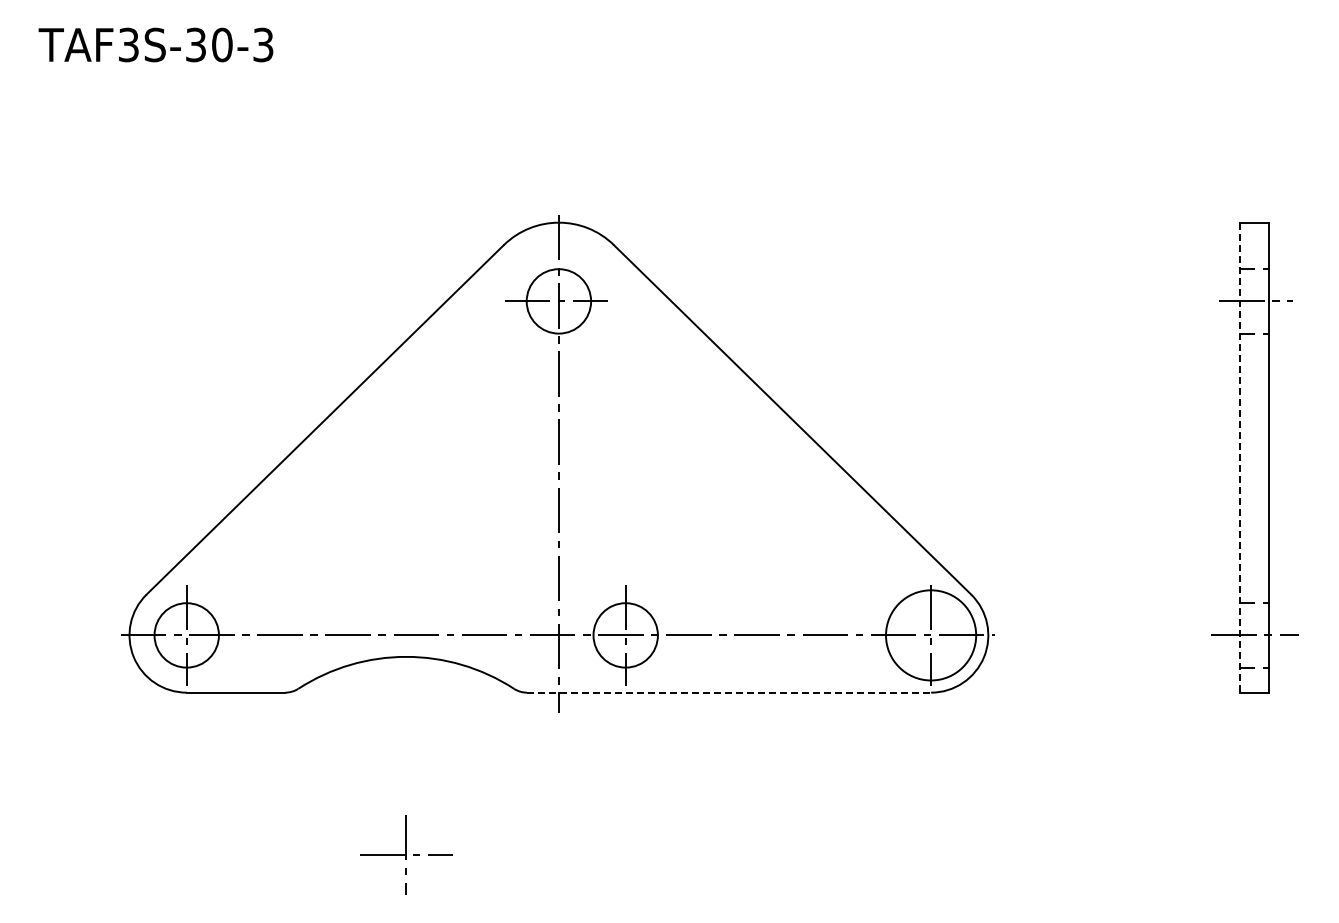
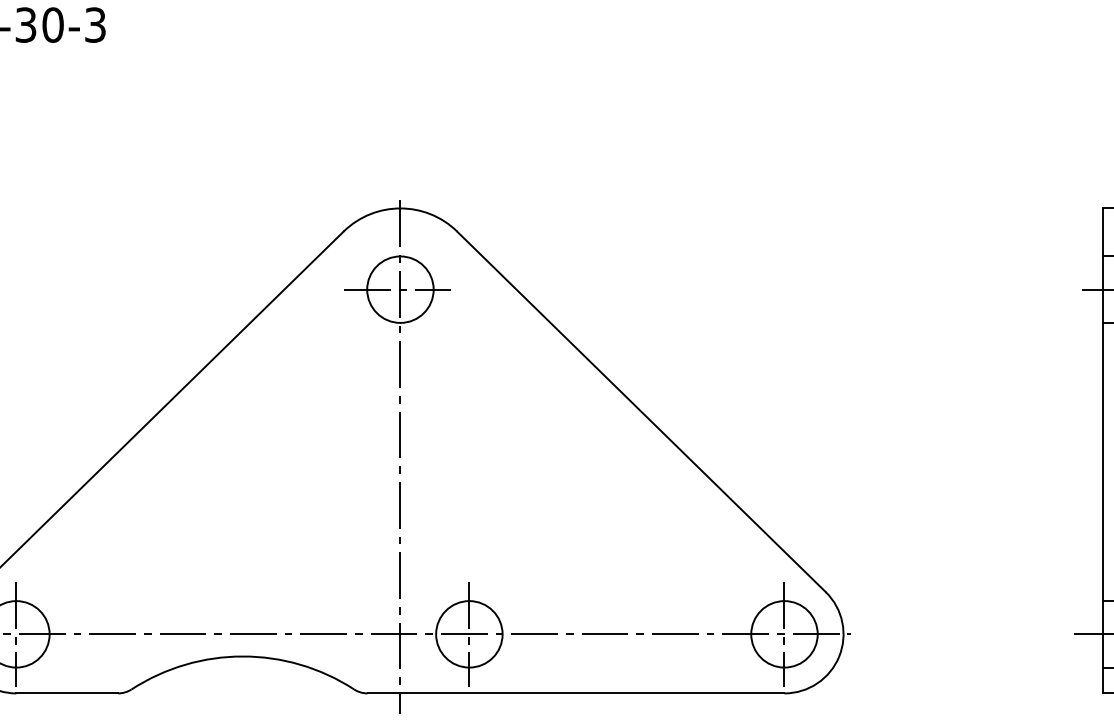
line: (1240, 457) -> (1103, 450), dashed -> solid
circle: (930, 635) -> (783, 634), size x0.71
line: (729, 692) -> (576, 693), dashed -> solid

